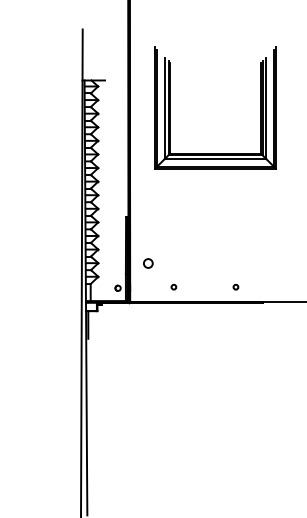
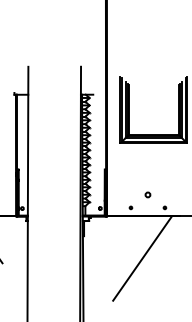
circle: (147, 262) -> (147, 194), moved
line: (194, 379) -> (142, 258), added

